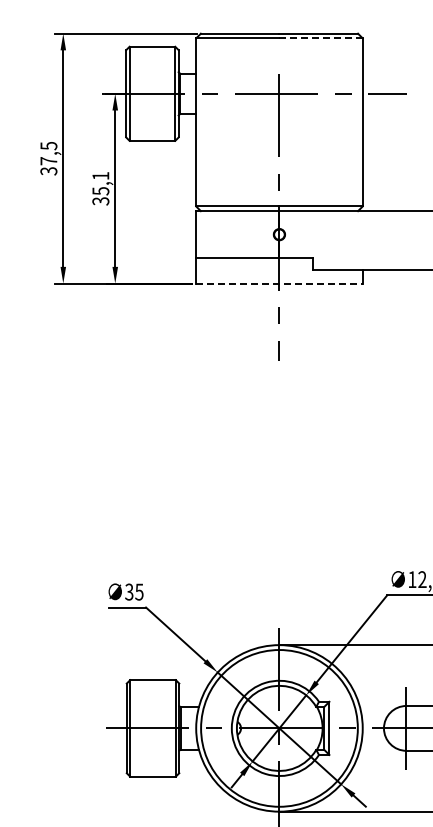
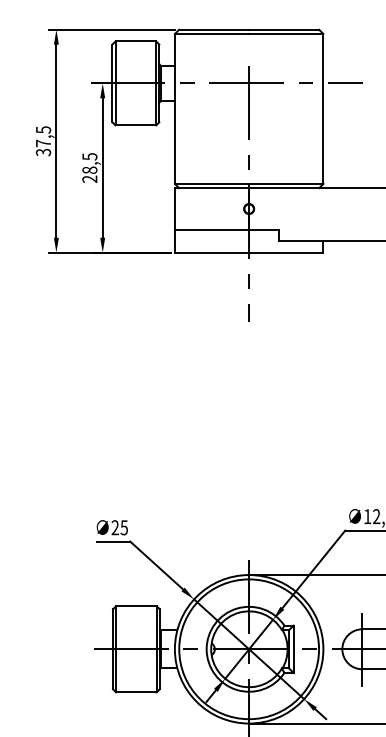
line: (321, 38) -> (286, 34), dashed -> solid
text: (100, 188) -> (89, 167), 35,1 -> 28,5
line: (279, 283) -> (249, 252), dashed -> solid
text: (129, 592) -> (115, 528), 35 -> 25

